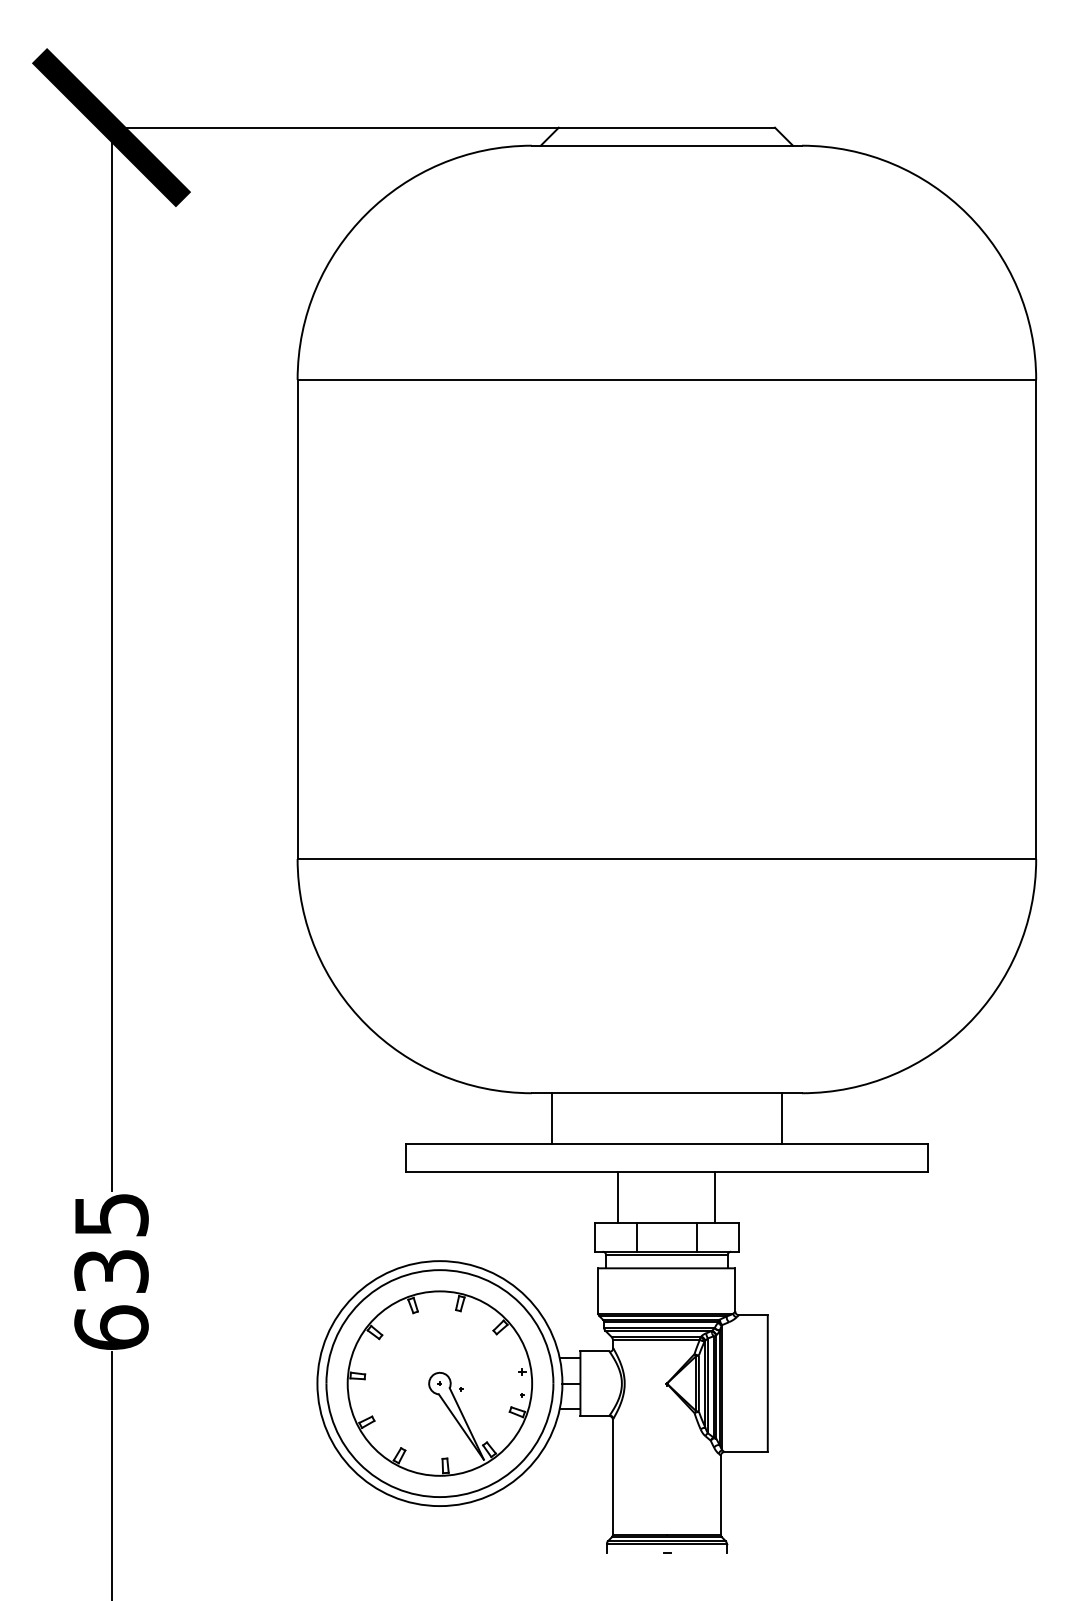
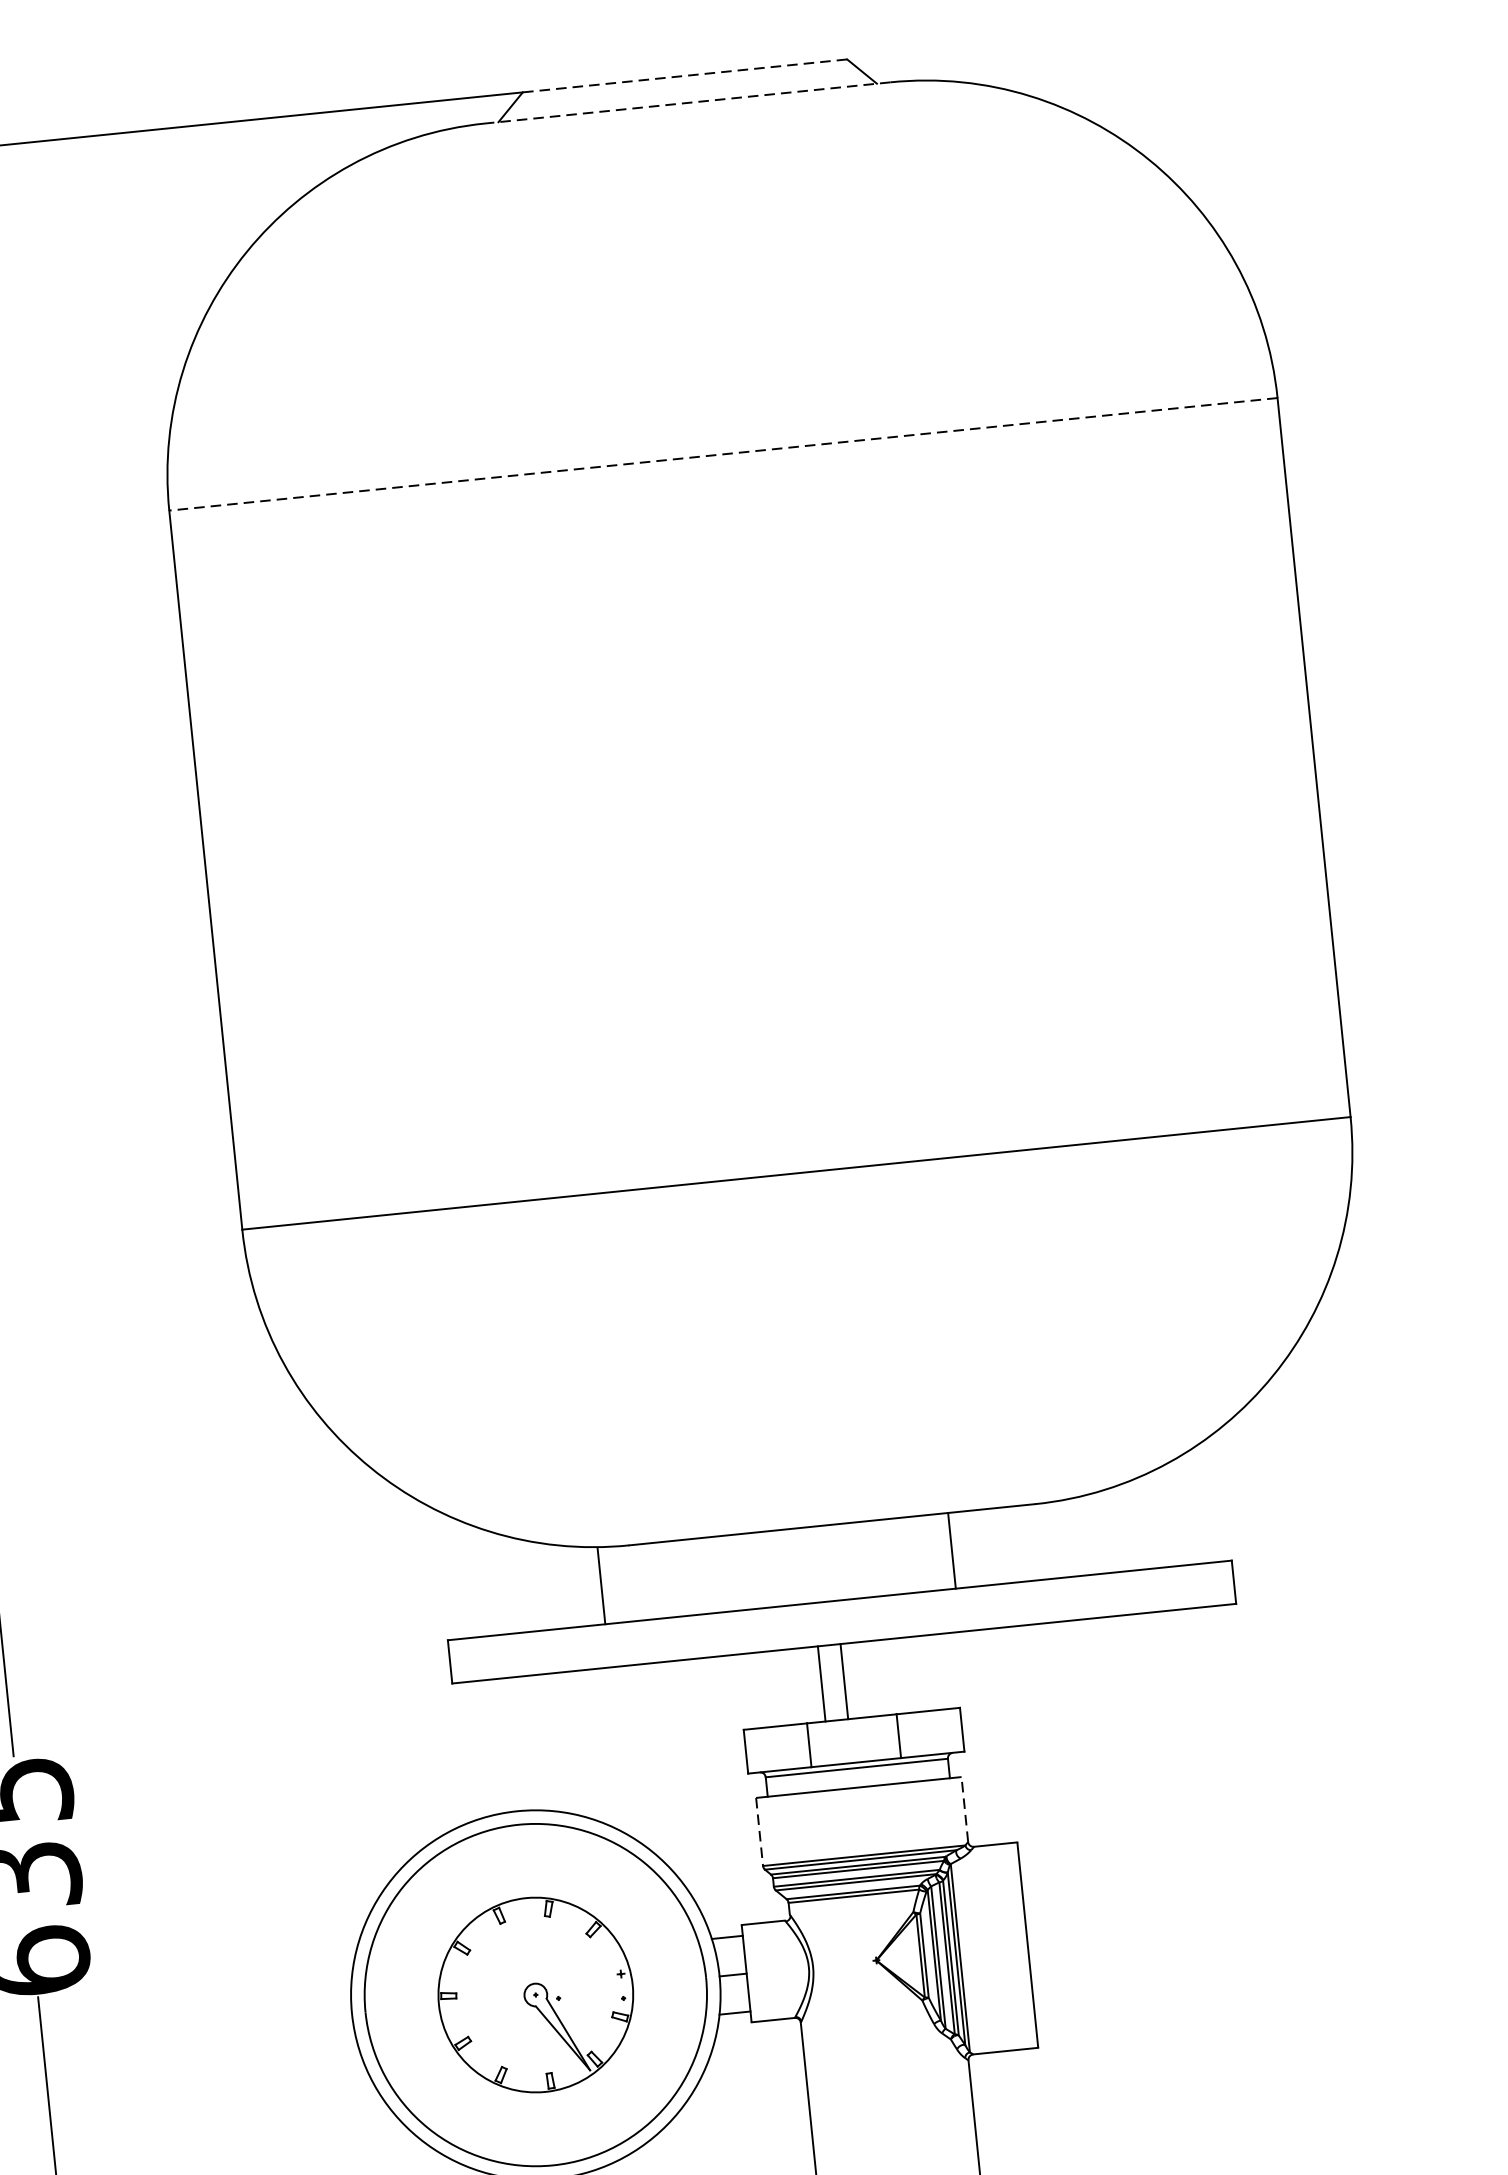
line: (666, 127) -> (684, 75), solid -> dashed
line: (666, 145) -> (687, 102), solid -> dashed
line: (666, 379) -> (722, 453), solid -> dashed
line: (551, 1118) -> (601, 1586), moved
line: (782, 1118) -> (952, 1550), moved
line: (618, 1197) -> (844, 1681), moved
line: (715, 1197) -> (821, 1683), moved
line: (735, 1289) -> (965, 1808), solid -> dashed
line: (598, 1291) -> (759, 1832), solid -> dashed
part: (439, 1383) -> (535, 1994), size x0.7

